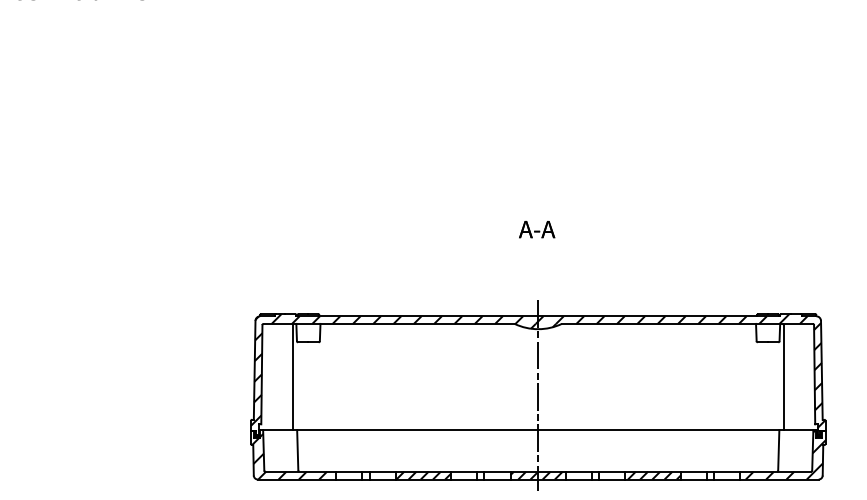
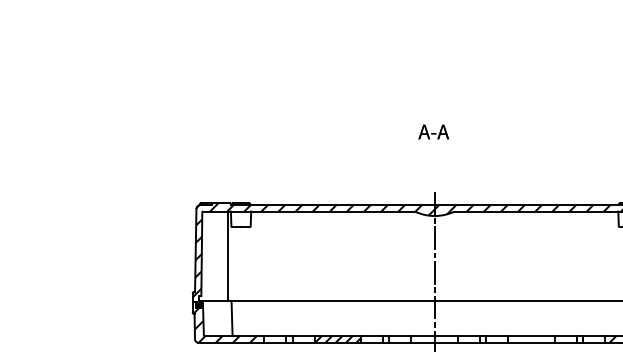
hatch: (536, 475) -> (433, 339), removed
hatch: (654, 475) -> (532, 339), removed

